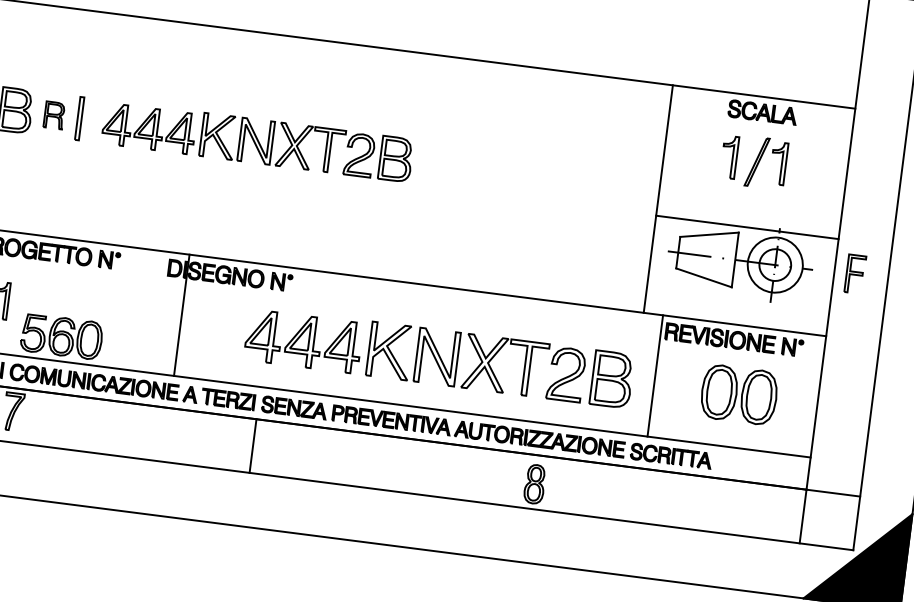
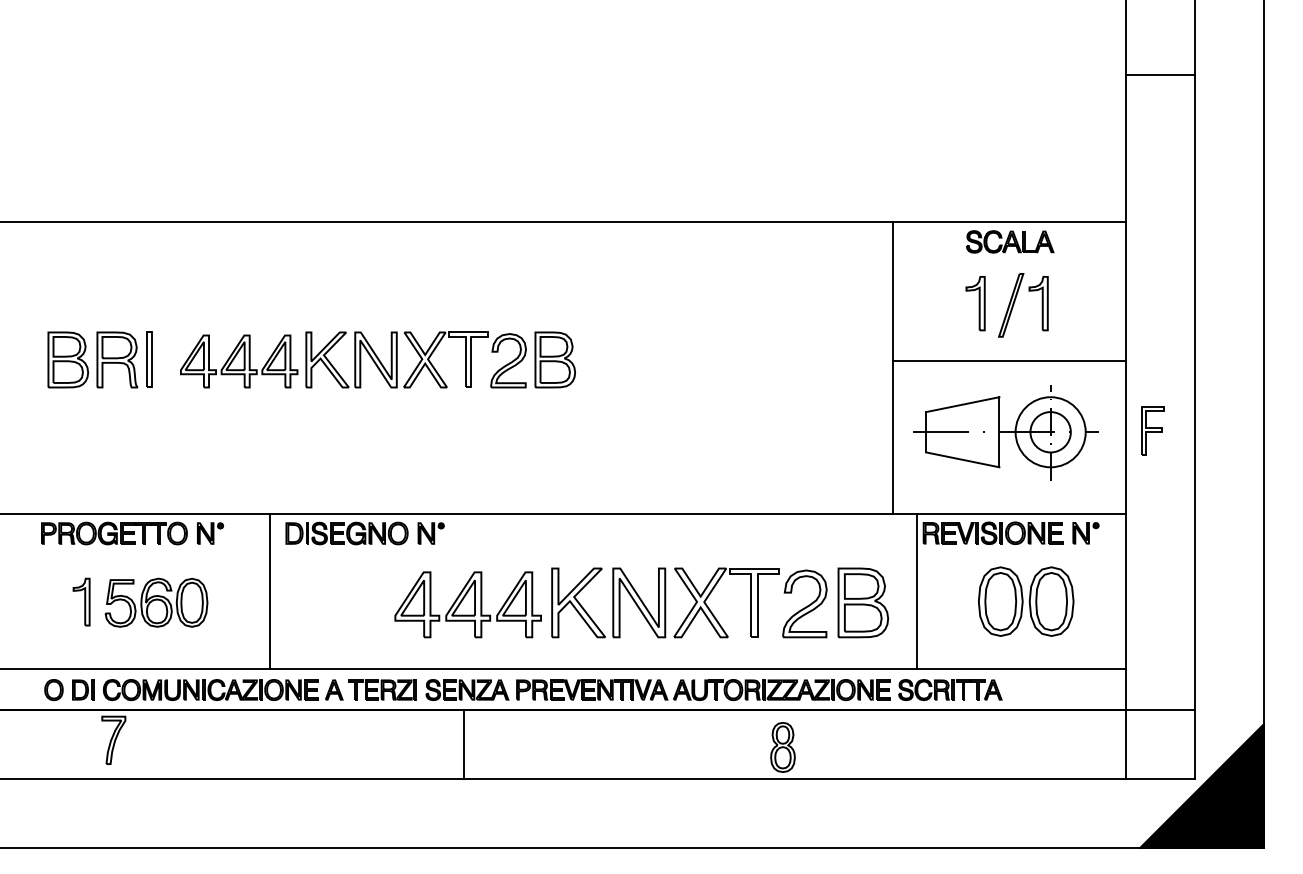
part: (54, 115) -> (117, 359), size x1.67
line: (747, 227) -> (1009, 361), moved
line: (181, 315) -> (270, 591), moved
part: (61, 336) -> (156, 602), moved
line: (253, 445) -> (464, 744), moved

